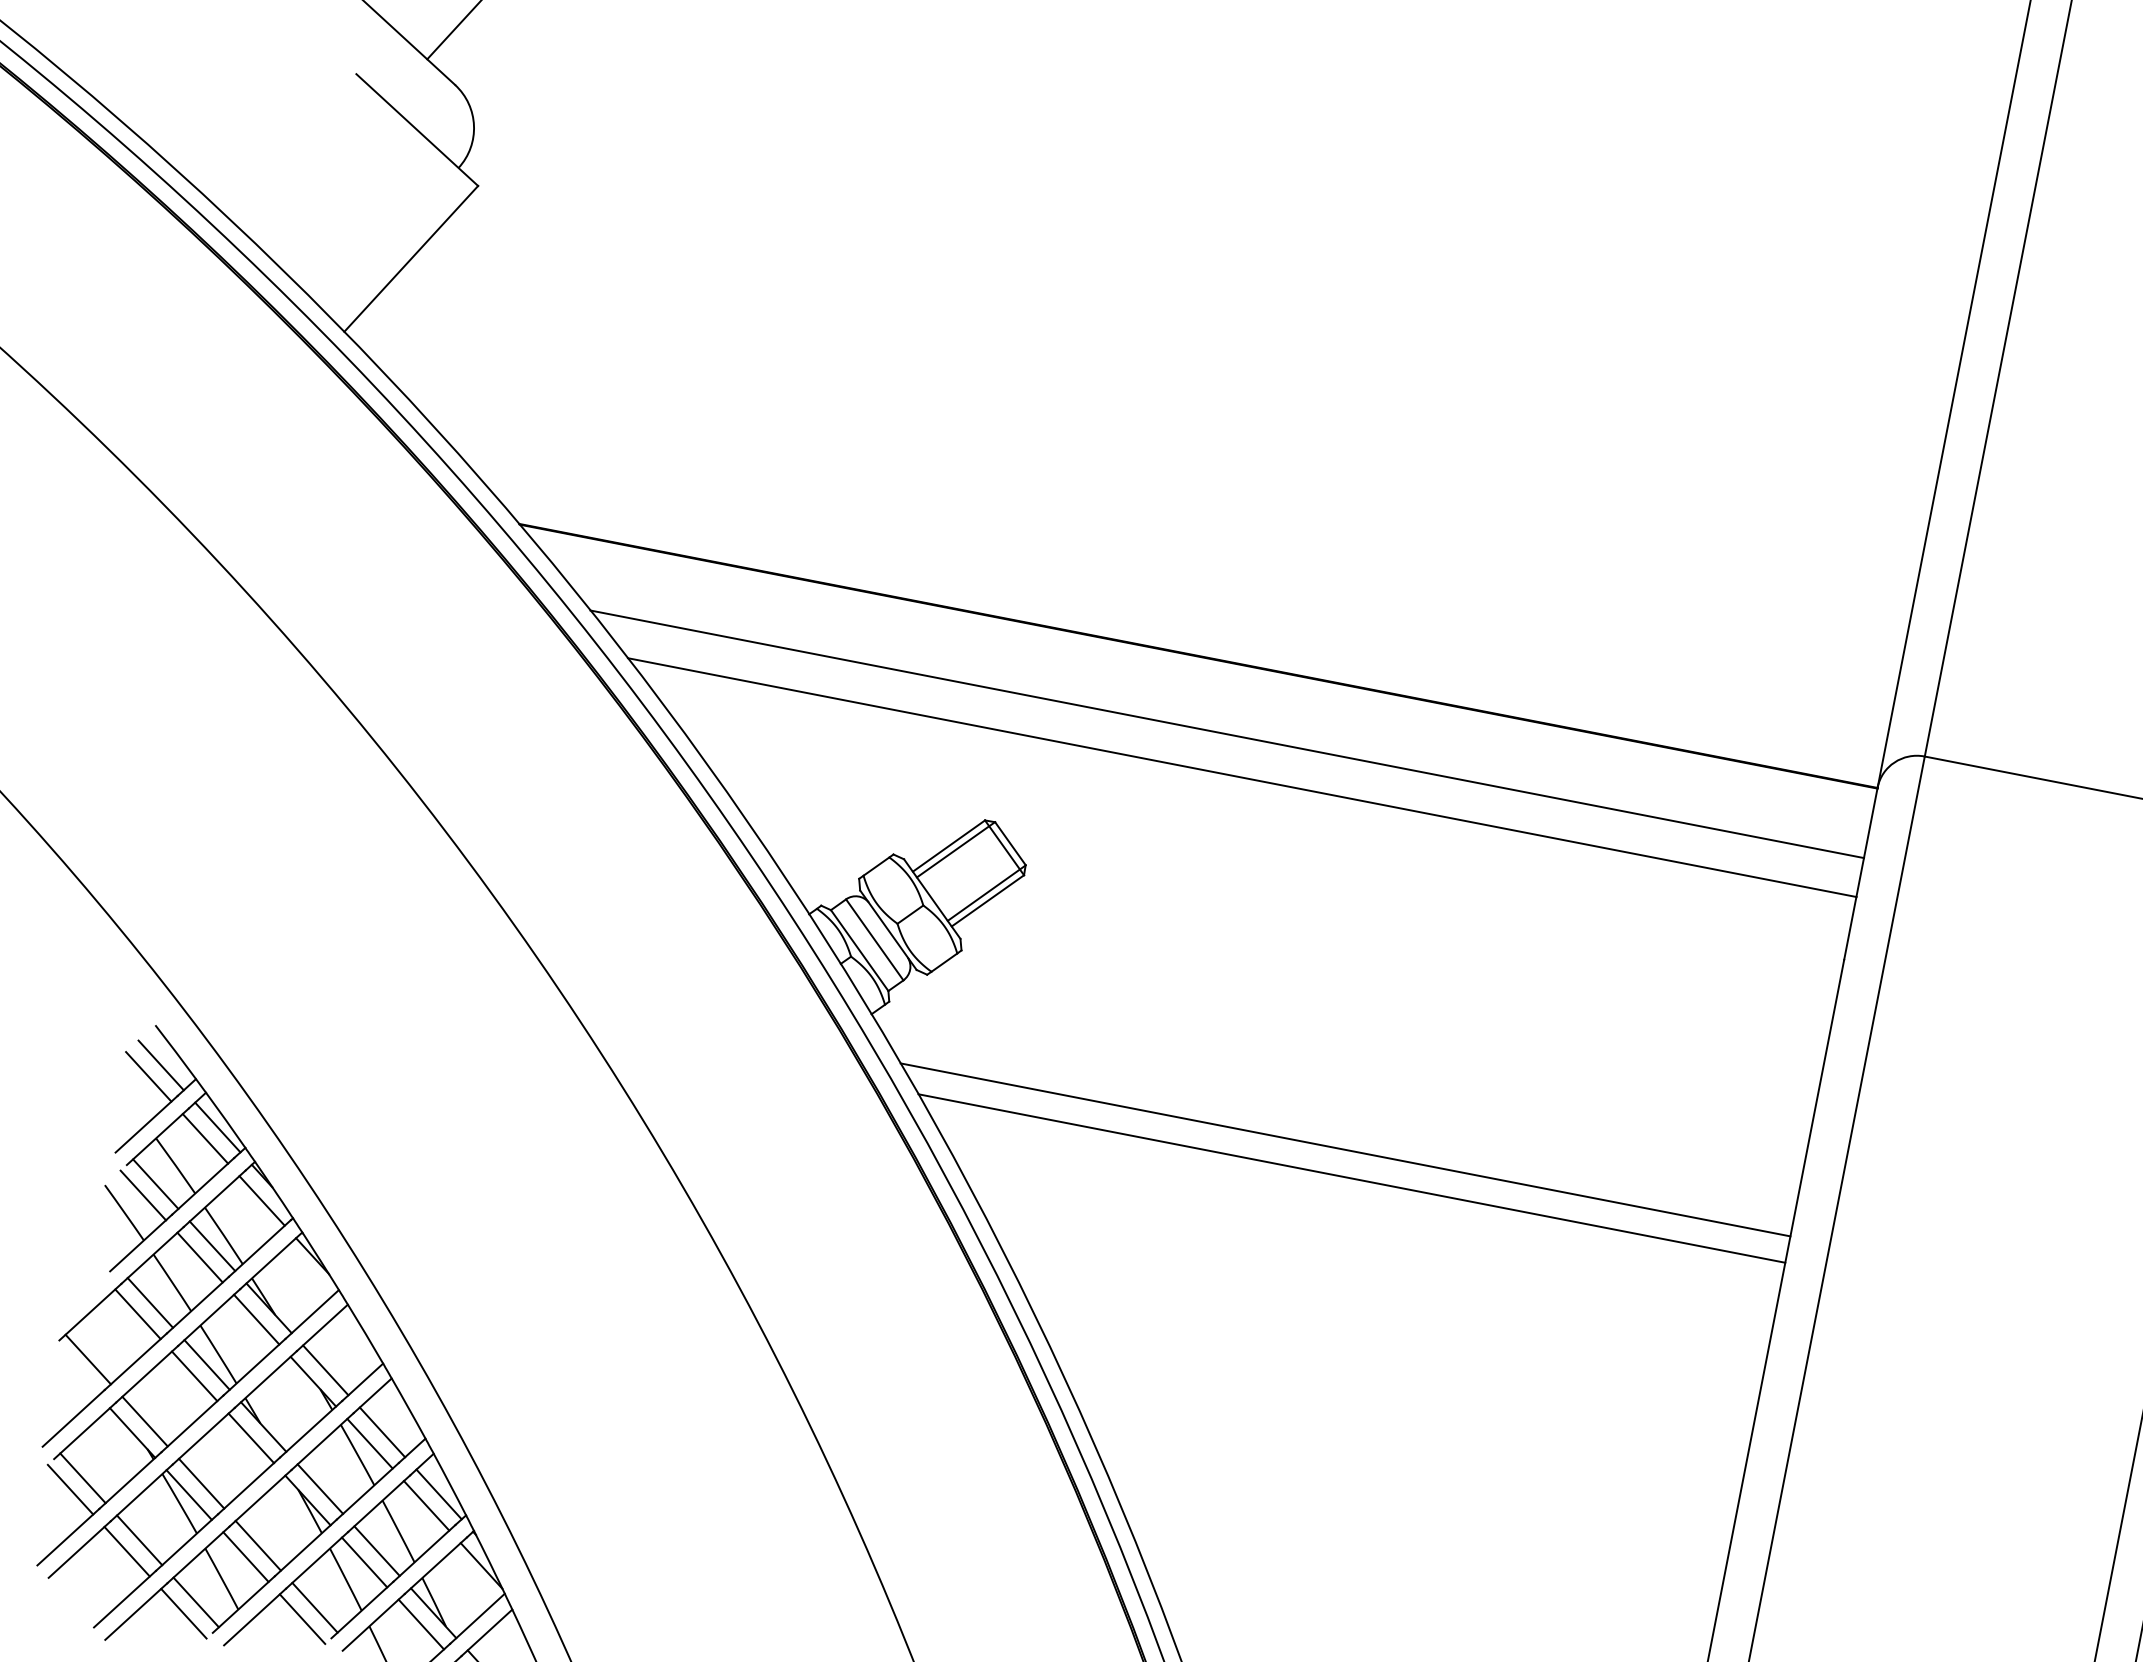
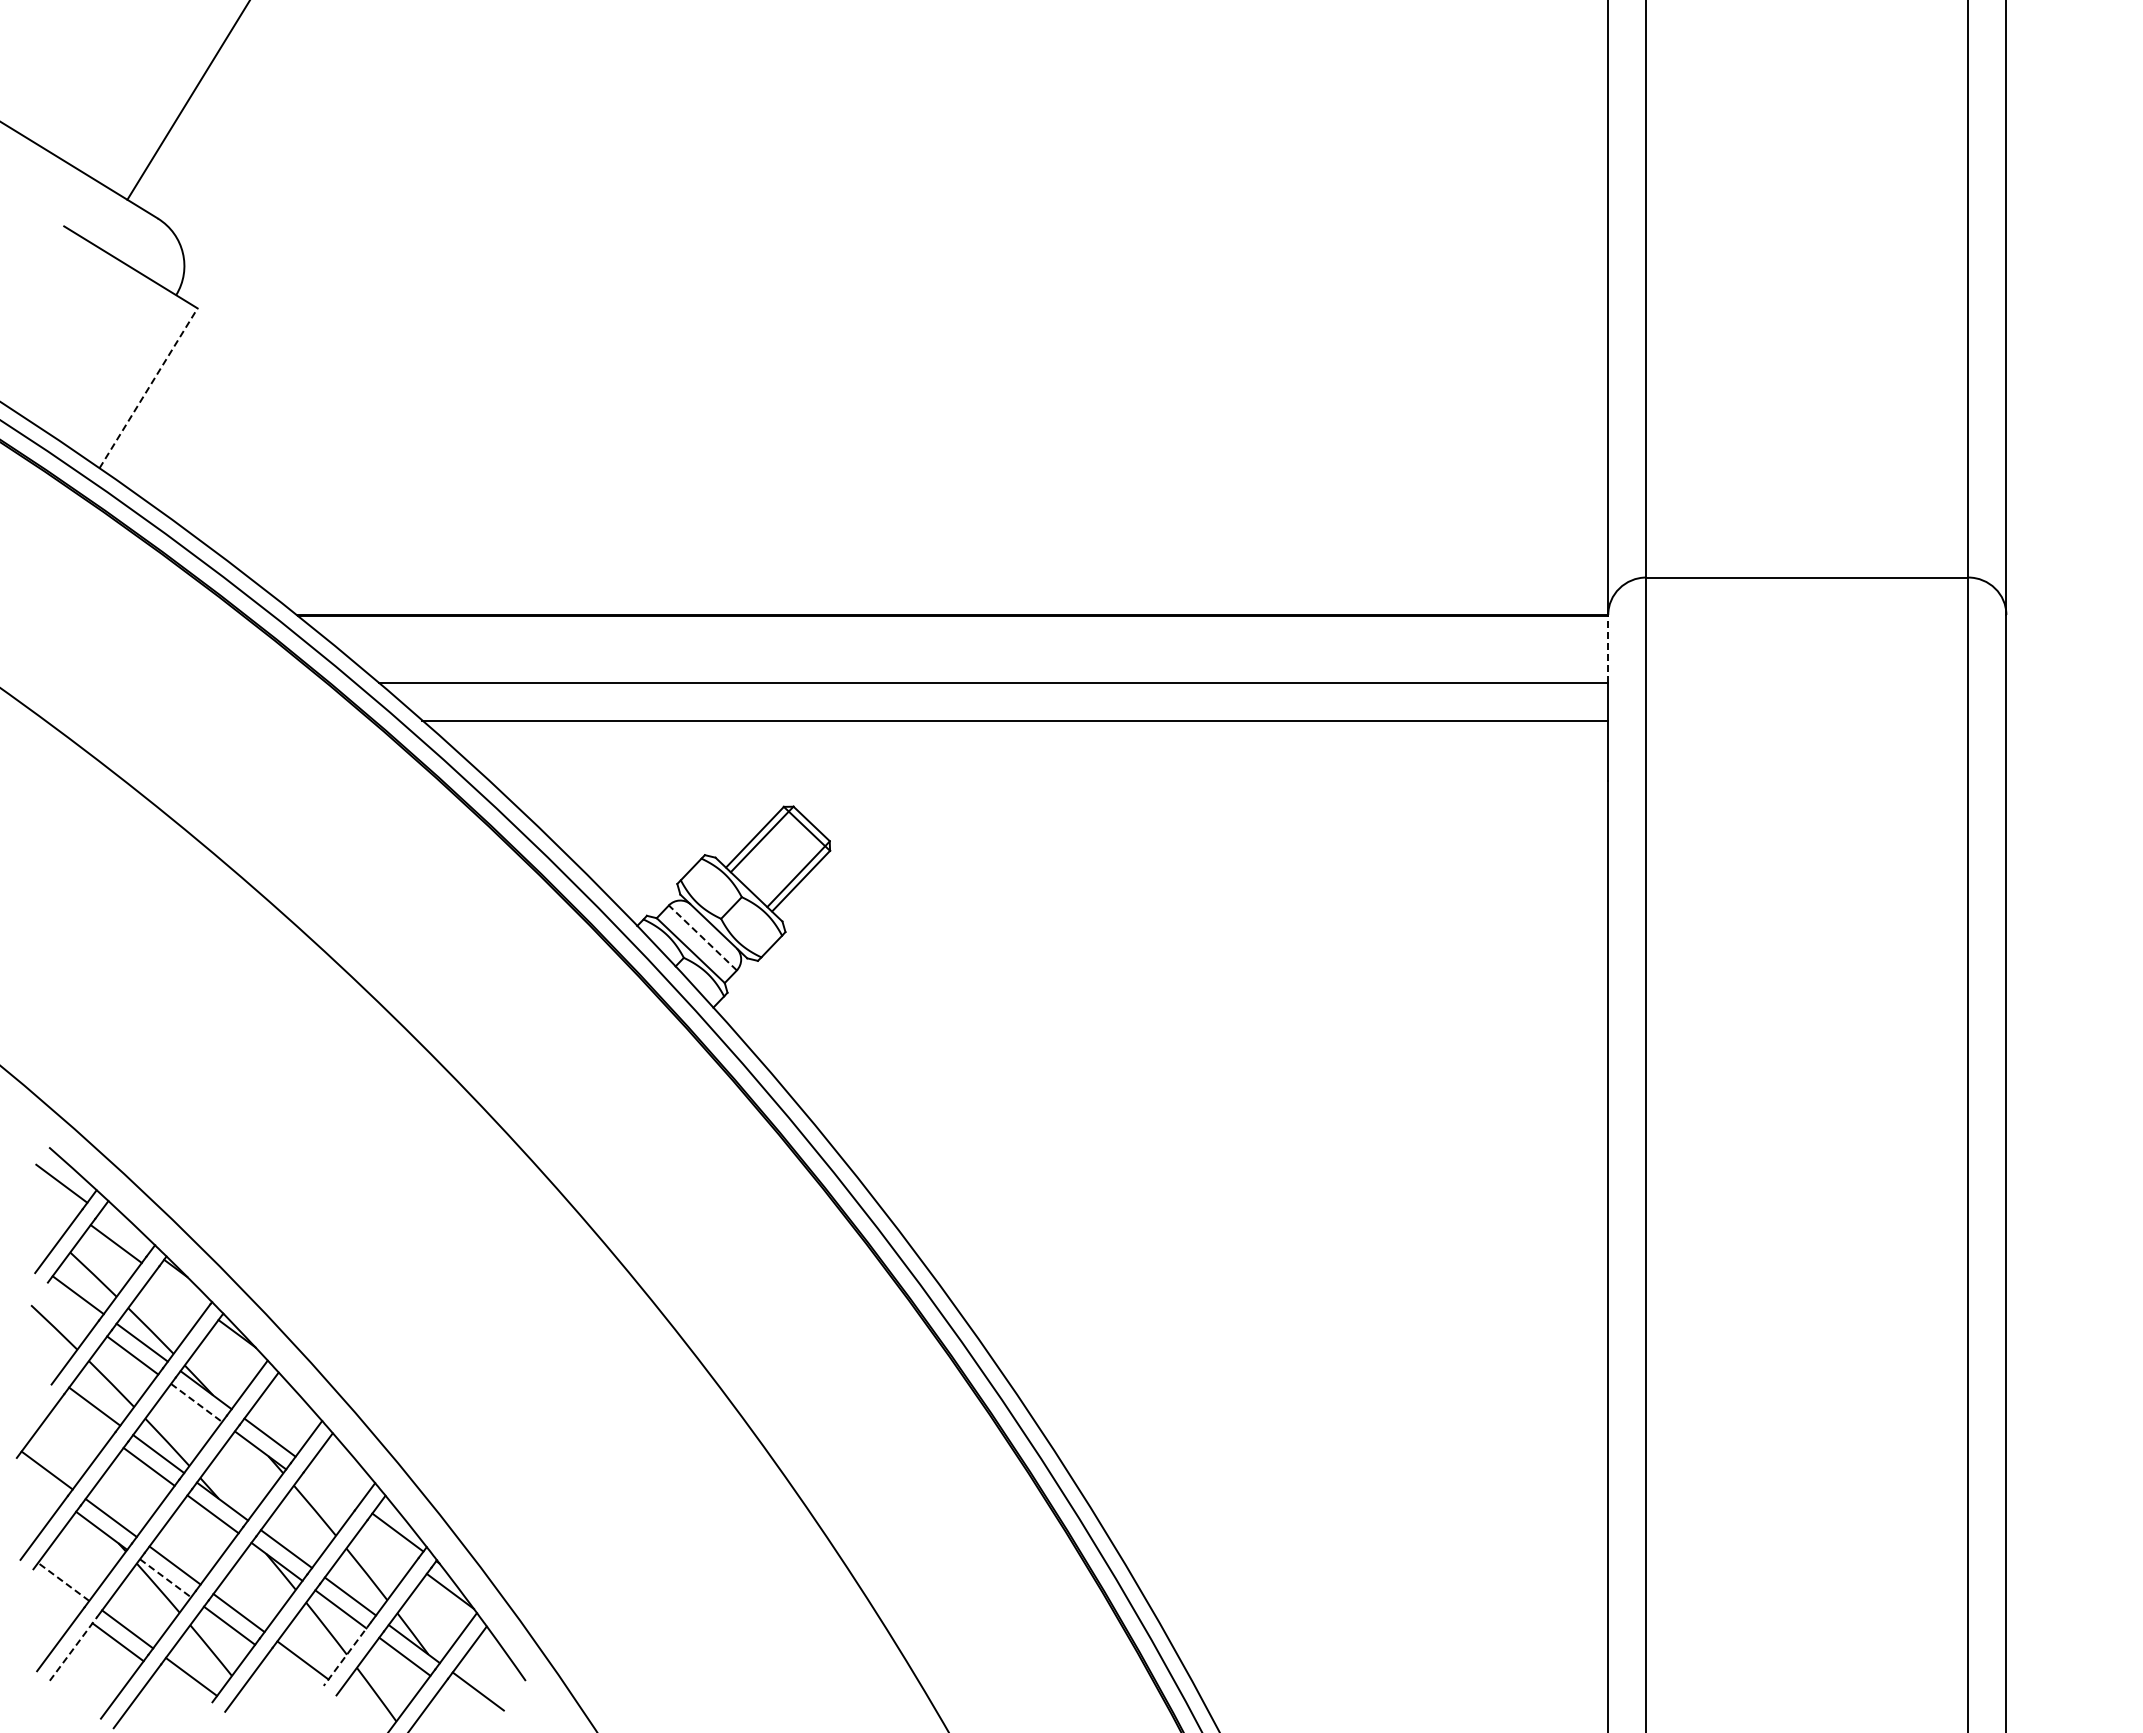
line: (411, 259) -> (148, 388), solid -> dashed
line: (1870, 823) -> (1608, 649), solid -> dashed
line: (874, 939) -> (702, 937), solid -> dashed
line: (147, 1076) -> (51, 1196), removed
line: (217, 1127) -> (125, 1231), removed
line: (1345, 1150) -> (1178, 1048), removed
line: (1351, 1178) -> (1189, 1073), removed
line: (143, 1194) -> (68, 1307), removed
line: (261, 1200) -> (179, 1291), removed
line: (137, 1314) -> (84, 1419), removed
line: (256, 1319) -> (196, 1402), solid -> dashed
line: (381, 1432) -> (333, 1485), removed
line: (370, 1443) -> (324, 1497), removed
line: (82, 1477) -> (63, 1581), solid -> dashed
line: (69, 1489) -> (53, 1594), removed
line: (189, 1495) -> (165, 1578), solid -> dashed
line: (425, 1505) -> (387, 1545), removed
line: (79, 1549) -> (73, 1648), solid -> dashed
line: (362, 1609) -> (347, 1653), solid -> dashed
line: (183, 1613) -> (181, 1689), removed
line: (302, 1619) -> (293, 1673), removed

